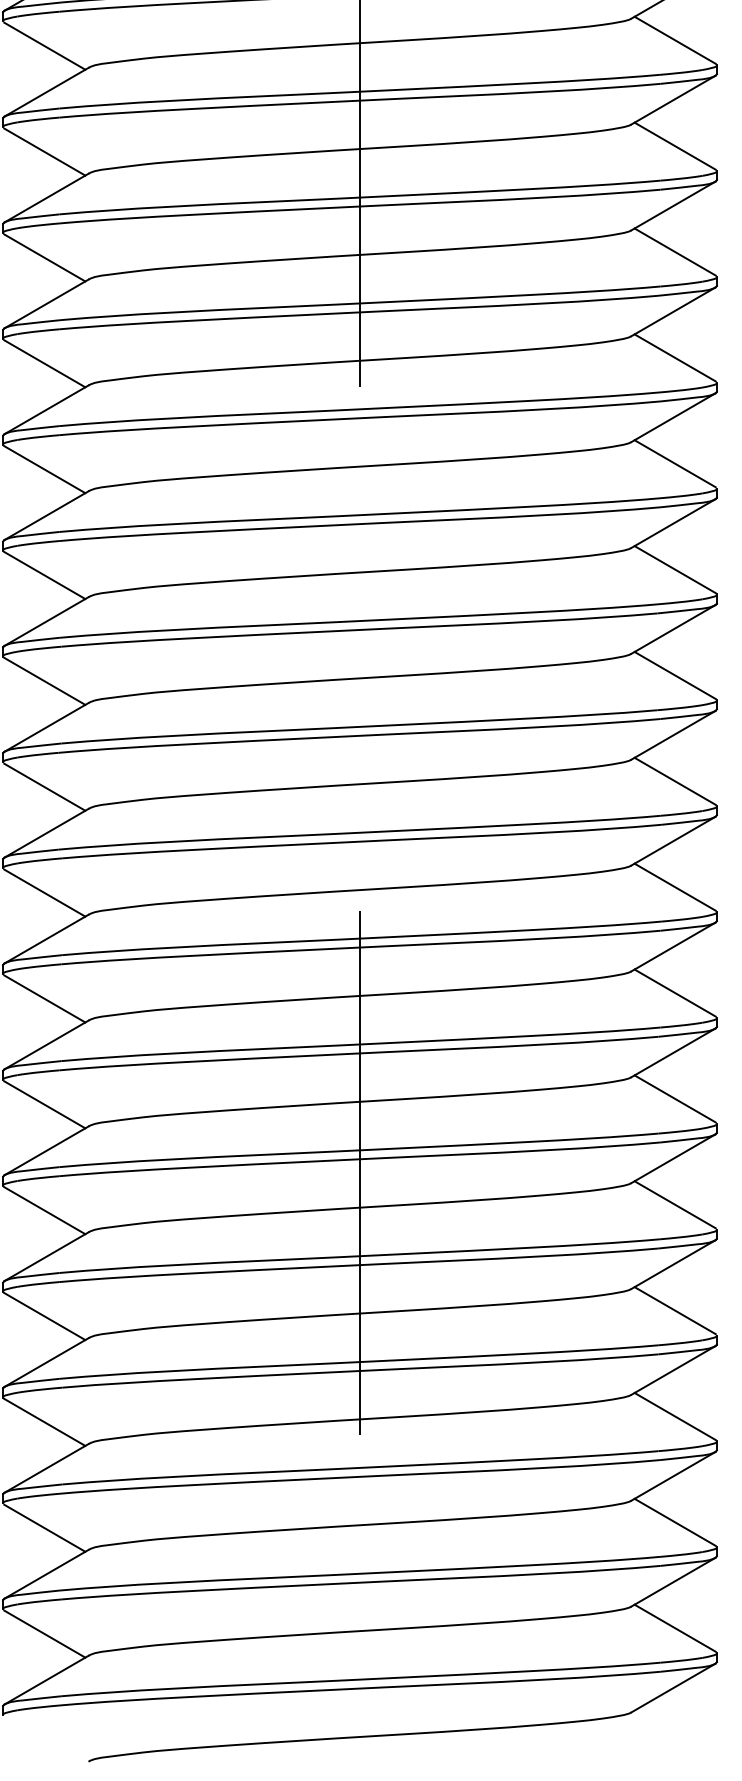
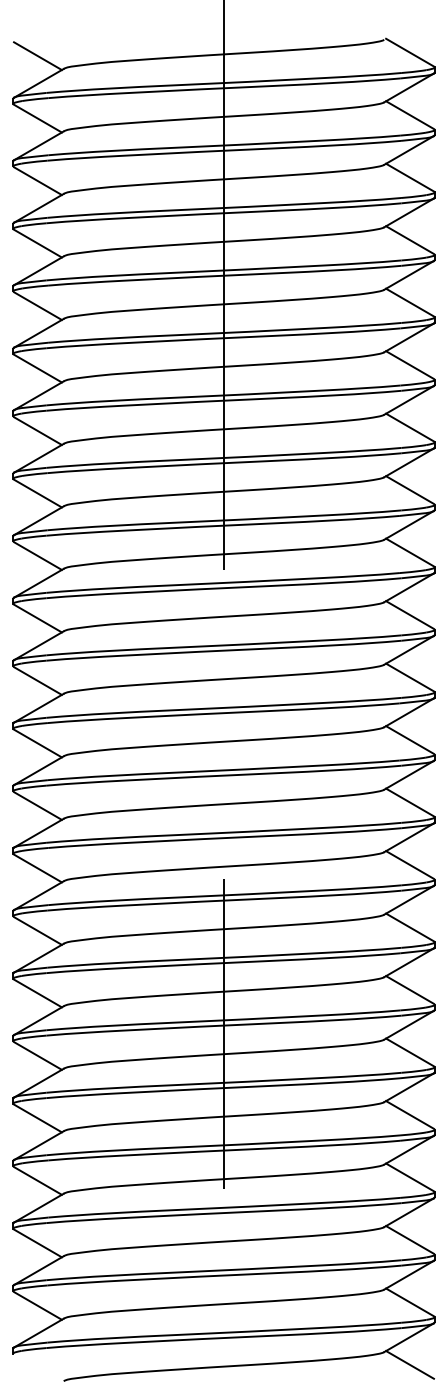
line: (674, 1733) -> (409, 1364), added

